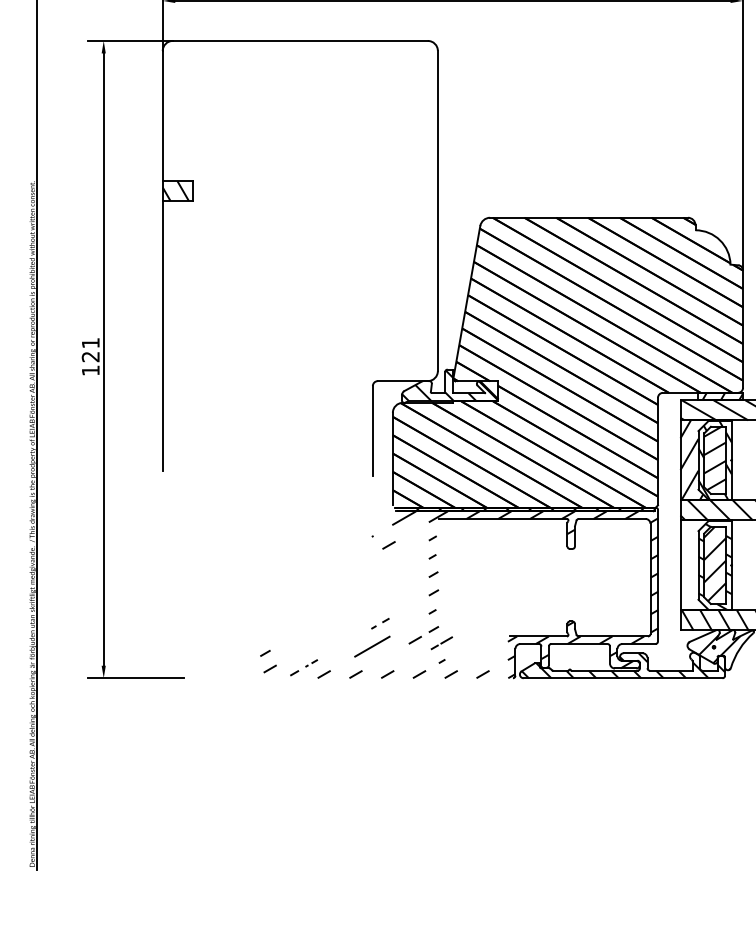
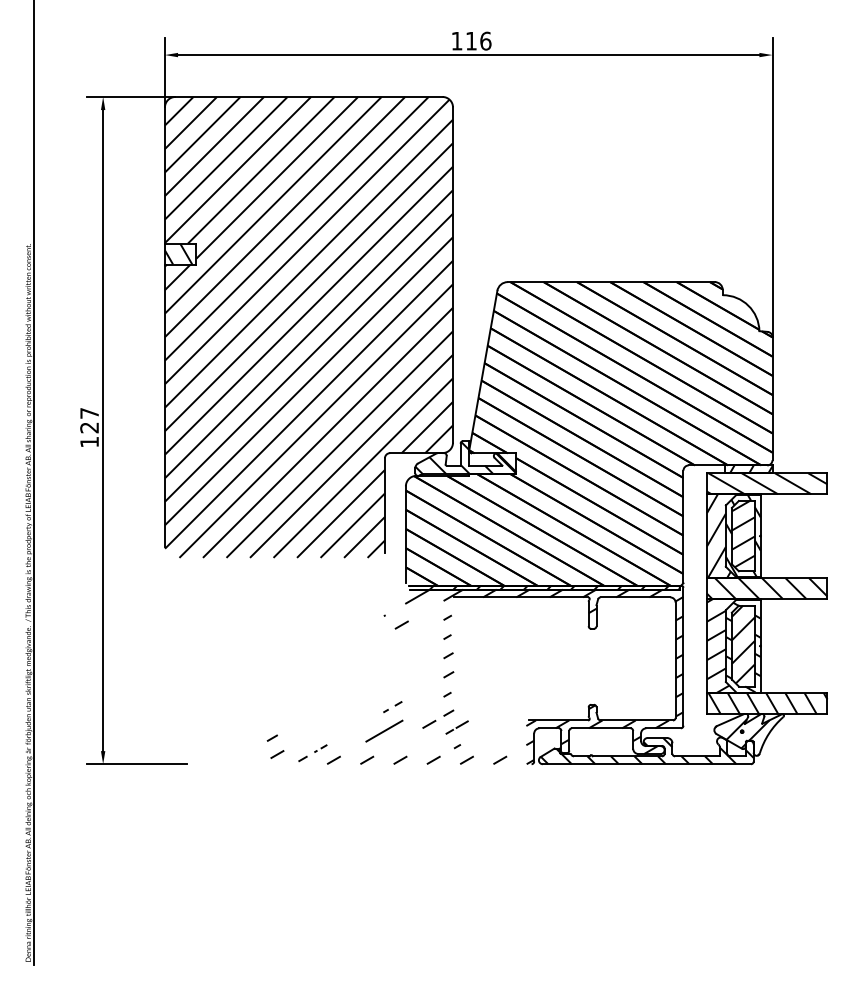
hatch: (299, 260) -> (308, 326), added
text: (90, 343) -> (89, 413), 121 -> 127
hatch: (701, 564) -> (728, 645), added

